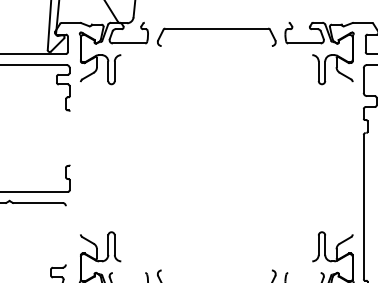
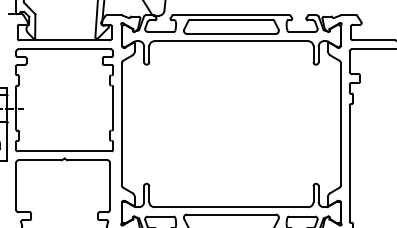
line: (216, 23) -> (231, 15), added
line: (216, 45) -> (231, 33), added
line: (216, 55) -> (231, 41), added
line: (70, 137) -> (113, 107), added
line: (80, 157) -> (121, 123), added
line: (352, 157) -> (340, 123), added
line: (65, 234) -> (109, 185), added
line: (216, 261) -> (231, 207), added
line: (216, 270) -> (231, 214), added
line: (128, 272) -> (160, 216), added
line: (303, 272) -> (301, 216), added

